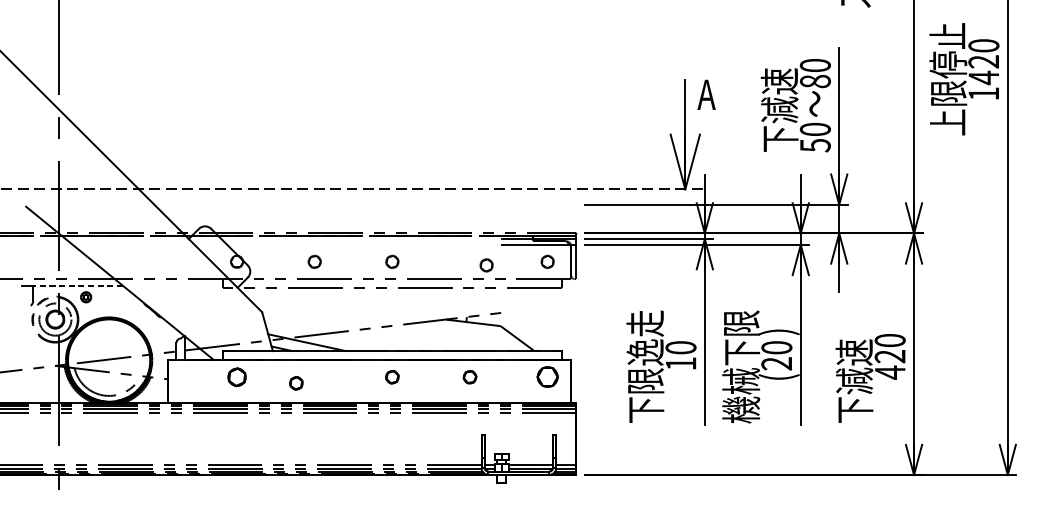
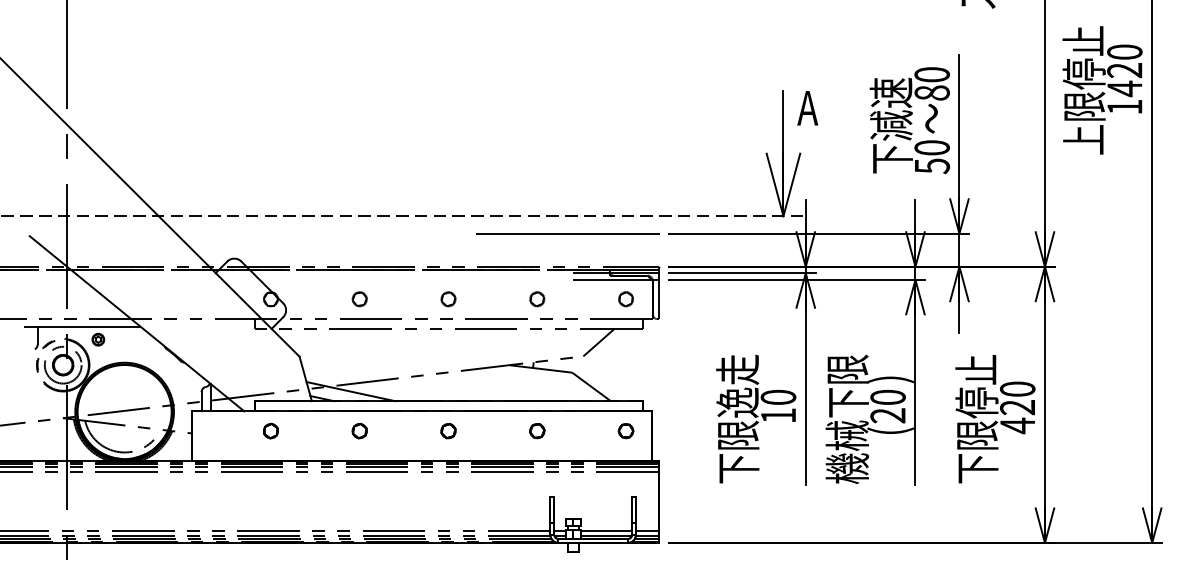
line: (496, 204) -> (567, 233), added
part: (486, 265) -> (537, 299), moved
line: (77, 285) -> (88, 326), dashed -> solid
line: (523, 299) -> (598, 342), added
text: (854, 352) -> (976, 402), 下減速 -> 下限停止
part: (236, 376) -> (270, 430), size x0.71
part: (547, 377) -> (625, 431), size x0.62
part: (296, 382) -> (359, 430), moved

